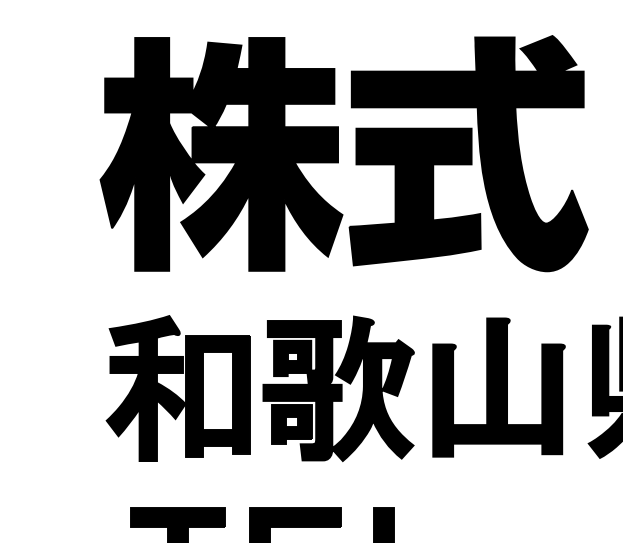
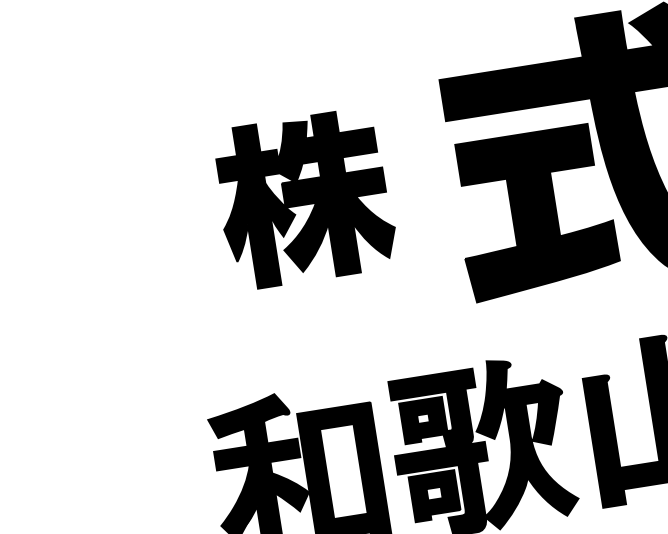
part: (221, 154) -> (304, 199), size x0.6

